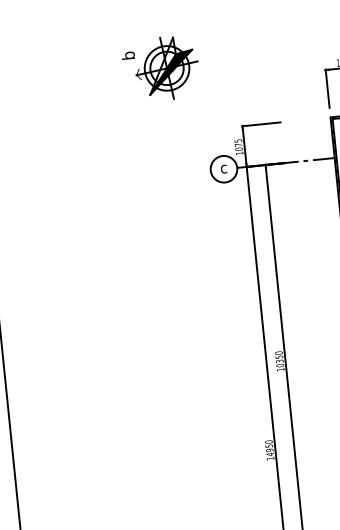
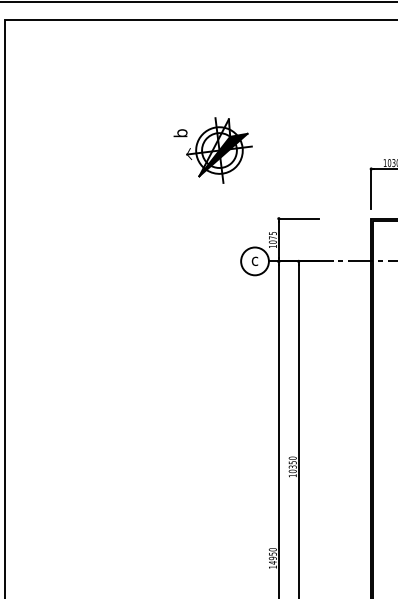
part: (160, 69) -> (212, 150), moved

